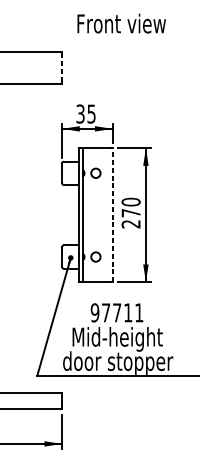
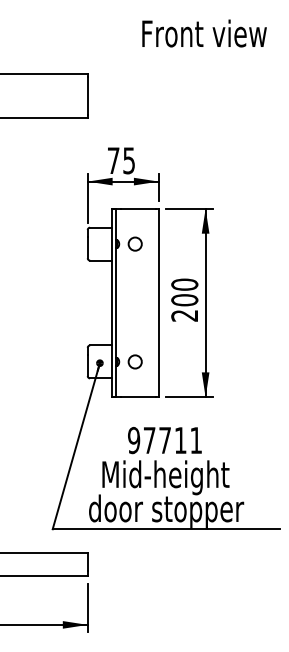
text: (121, 23) -> (204, 33), moved
line: (61, 67) -> (87, 95), dashed -> solid
text: (80, 113) -> (113, 160), 35 -> 75
text: (130, 213) -> (184, 300), 270 -> 200
line: (112, 214) -> (158, 302), dashed -> solid

